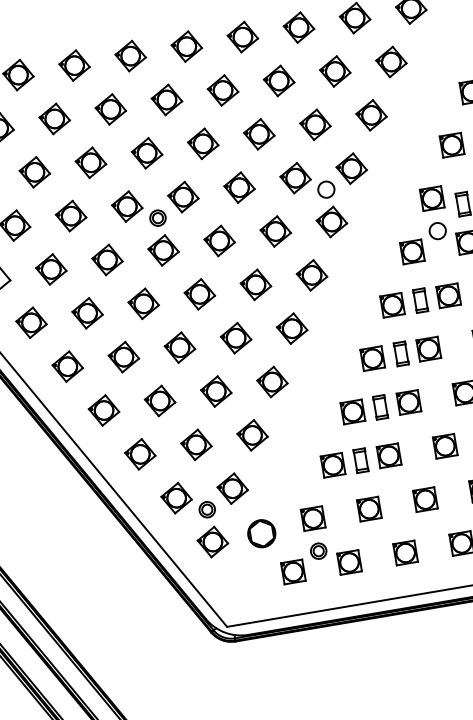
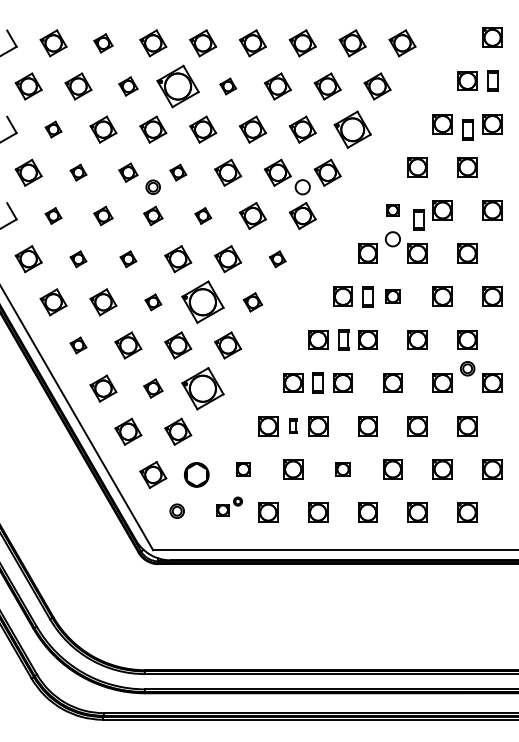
part: (74, 65) -> (103, 43), size x0.7
part: (223, 90) -> (228, 86), size x0.6
part: (167, 99) -> (178, 86), size x1.6
part: (110, 109) -> (128, 86), size x0.7
part: (371, 115) -> (352, 129), size x1.4
part: (34, 172) -> (53, 129), size x0.6
part: (183, 196) -> (178, 172), size x0.6
part: (431, 198) -> (392, 210), size x0.6
part: (127, 206) -> (128, 172), size x0.7
part: (71, 215) -> (78, 172), size x0.6
part: (219, 240) -> (203, 215), size x0.6
part: (163, 249) -> (153, 215), size x0.7
part: (107, 259) -> (103, 215), size x0.7
part: (51, 268) -> (53, 215), size x0.6
part: (311, 275) -> (277, 259), size x0.6
part: (448, 295) -> (392, 296), size x0.7
part: (143, 304) -> (128, 259), size x0.6
part: (87, 313) -> (78, 259), size x0.6
part: (291, 328) -> (252, 302), size x0.7
part: (236, 338) -> (203, 302), size x1.6
part: (180, 347) -> (153, 302), size x0.6
part: (104, 410) -> (78, 345), size x0.6
part: (252, 435) -> (203, 388), size x1.6
part: (196, 444) -> (153, 388), size x0.7
part: (360, 459) -> (292, 425), size x0.7
part: (424, 499) -> (342, 469), size x0.7
part: (206, 509) -> (176, 510), moved
part: (313, 518) -> (243, 469), size x0.7
part: (304, 563) -> (229, 506), size x0.6

